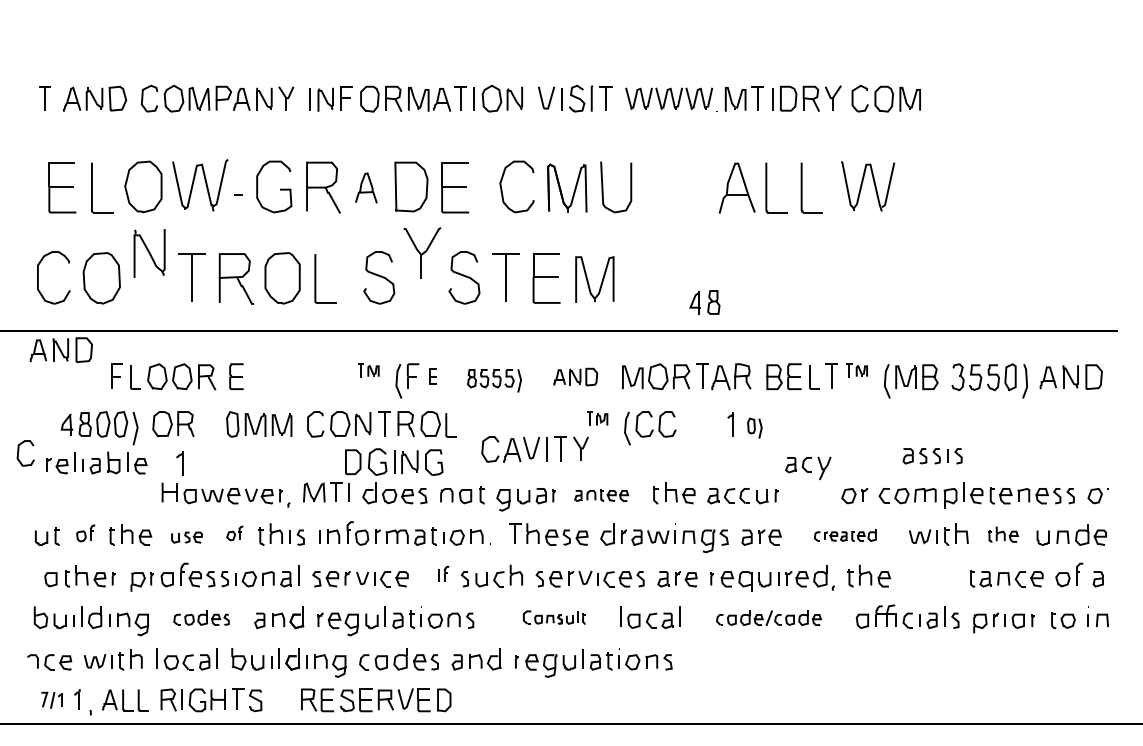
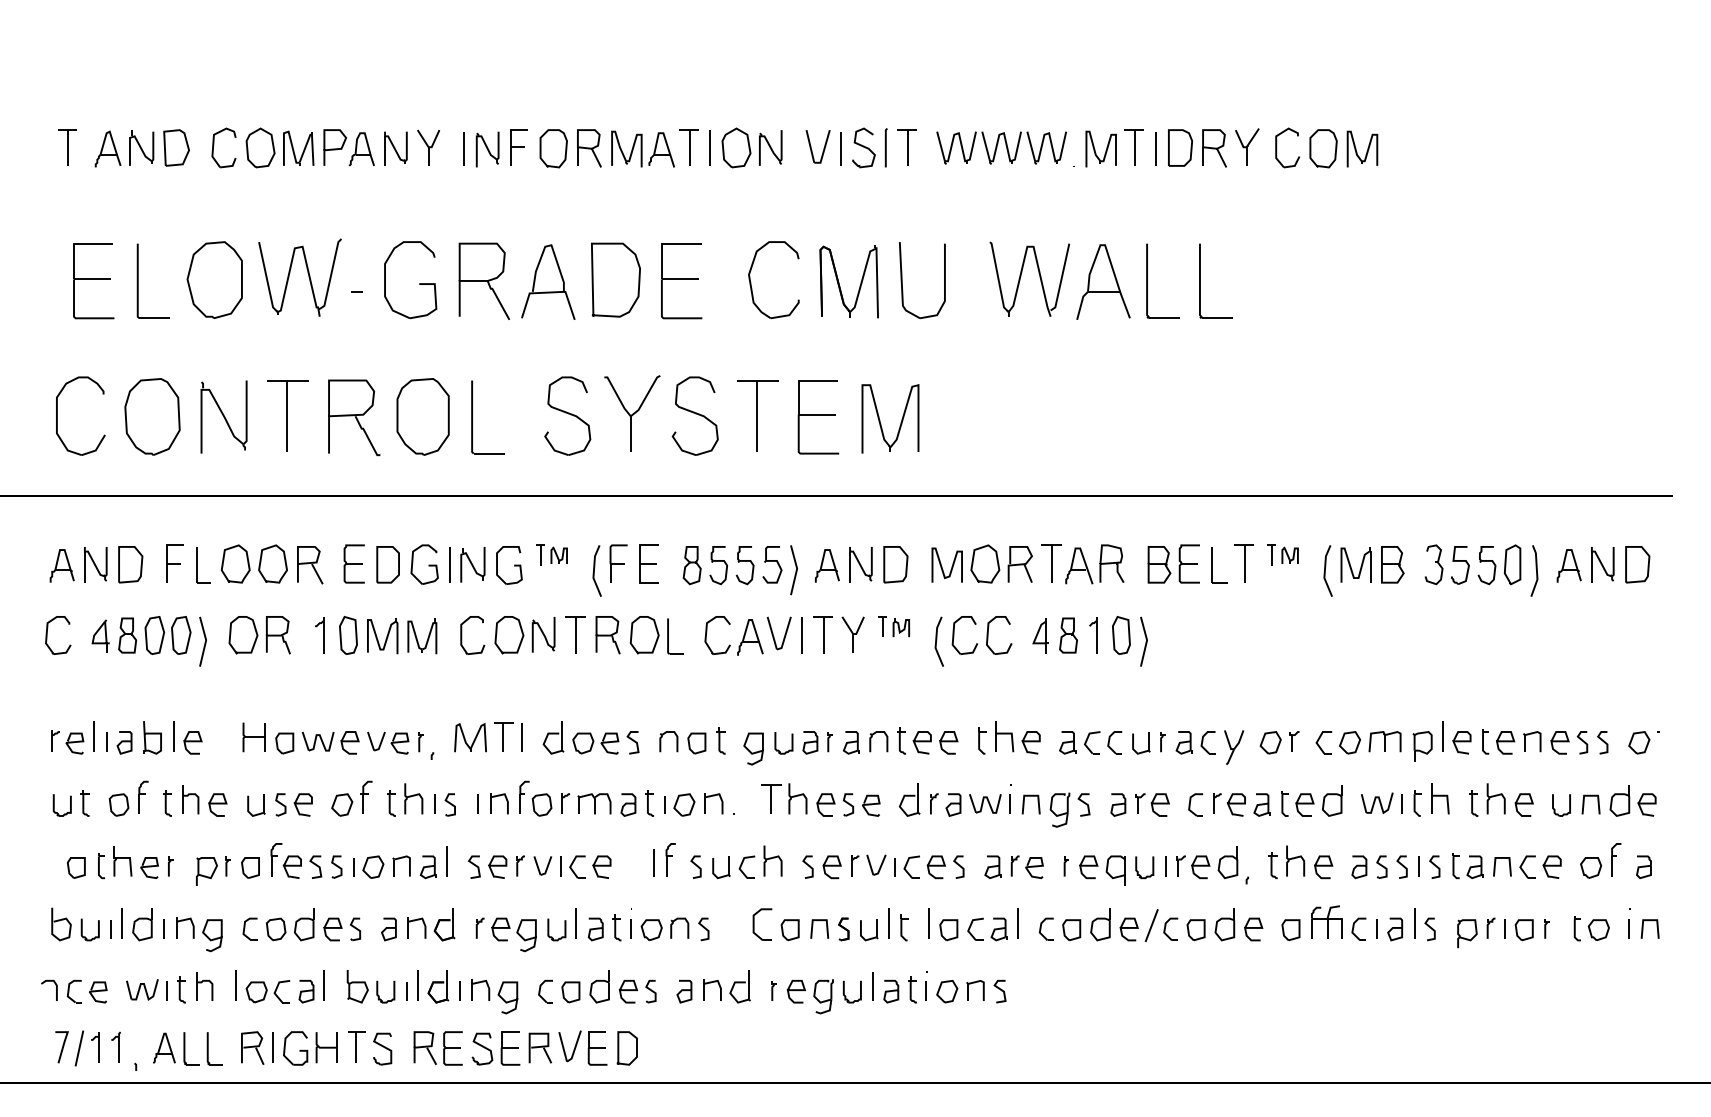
part: (868, 186) -> (1030, 279), moved
part: (366, 187) -> (548, 280), size x1.67
part: (422, 252) -> (632, 412), moved
part: (149, 253) -> (223, 417), moved
part: (704, 302) -> (1054, 635), moved
part: (60, 349) -> (95, 563), moved
part: (433, 376) -> (648, 563), size x1.67
part: (575, 376) -> (861, 563), size x1.43
part: (494, 380) -> (740, 569), size x1.43
part: (754, 428) -> (1129, 641), size x1.67
part: (534, 449) -> (783, 635), moved
part: (19, 451) -> (48, 632), moved
part: (932, 456) -> (1395, 867), moved
part: (394, 461) -> (449, 563), moved
part: (96, 462) -> (126, 737), moved
part: (179, 463) -> (319, 635), moved
part: (808, 467) -> (1210, 746), moved
part: (601, 495) -> (900, 741), size x1.43
part: (85, 533) -> (128, 798), size x1.43
part: (234, 533) -> (351, 798), size x1.67
part: (845, 534) -> (1265, 800), size x1.67
part: (1003, 534) -> (1502, 800), size x1.43
part: (186, 537) -> (279, 804), size x1.43
part: (443, 573) -> (663, 858), size x1.43
part: (201, 617) -> (301, 924), size x1.43
part: (554, 617) -> (830, 924), size x1.67
part: (768, 617) -> (1150, 924), size x1.43
part: (51, 700) -> (77, 1048), size x1.43
part: (376, 700) -> (526, 1048), moved

